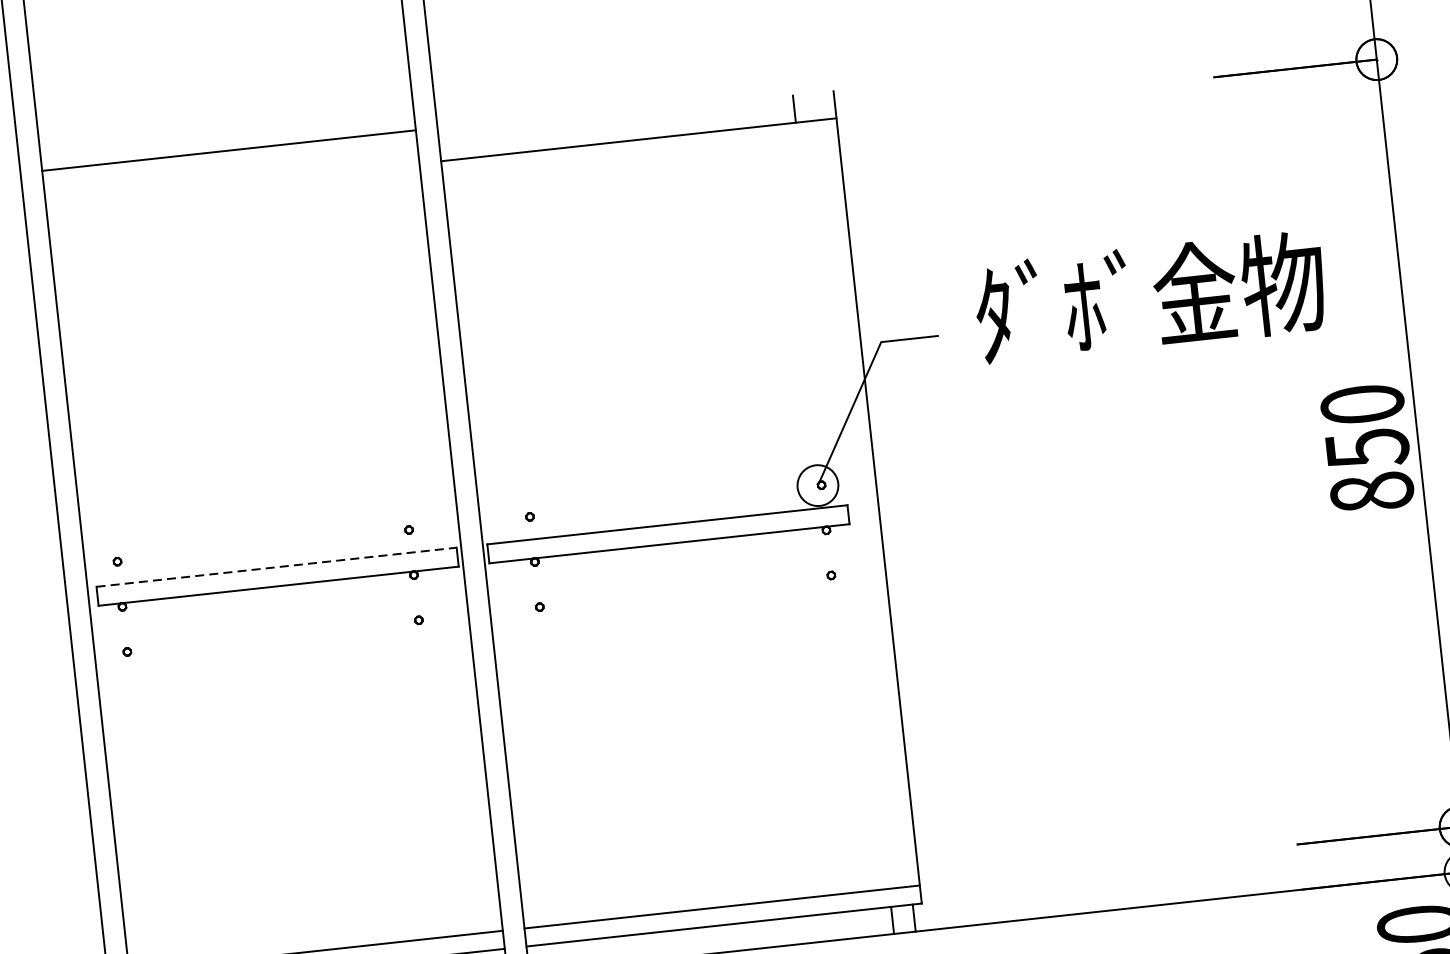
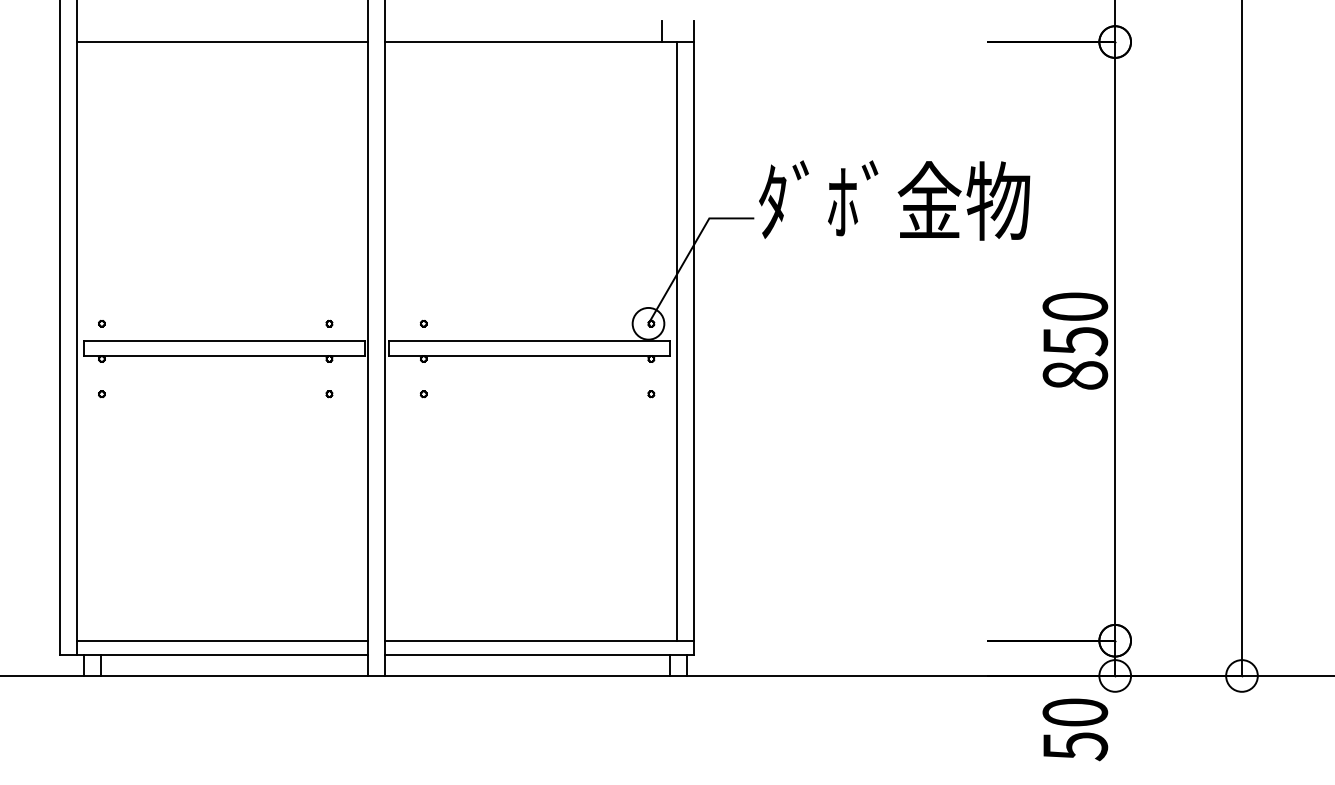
line: (229, 151) -> (222, 42), moved
text: (1150, 297) -> (894, 200), moved
line: (856, 504) -> (676, 341), added
line: (277, 567) -> (224, 341), dashed -> solid

